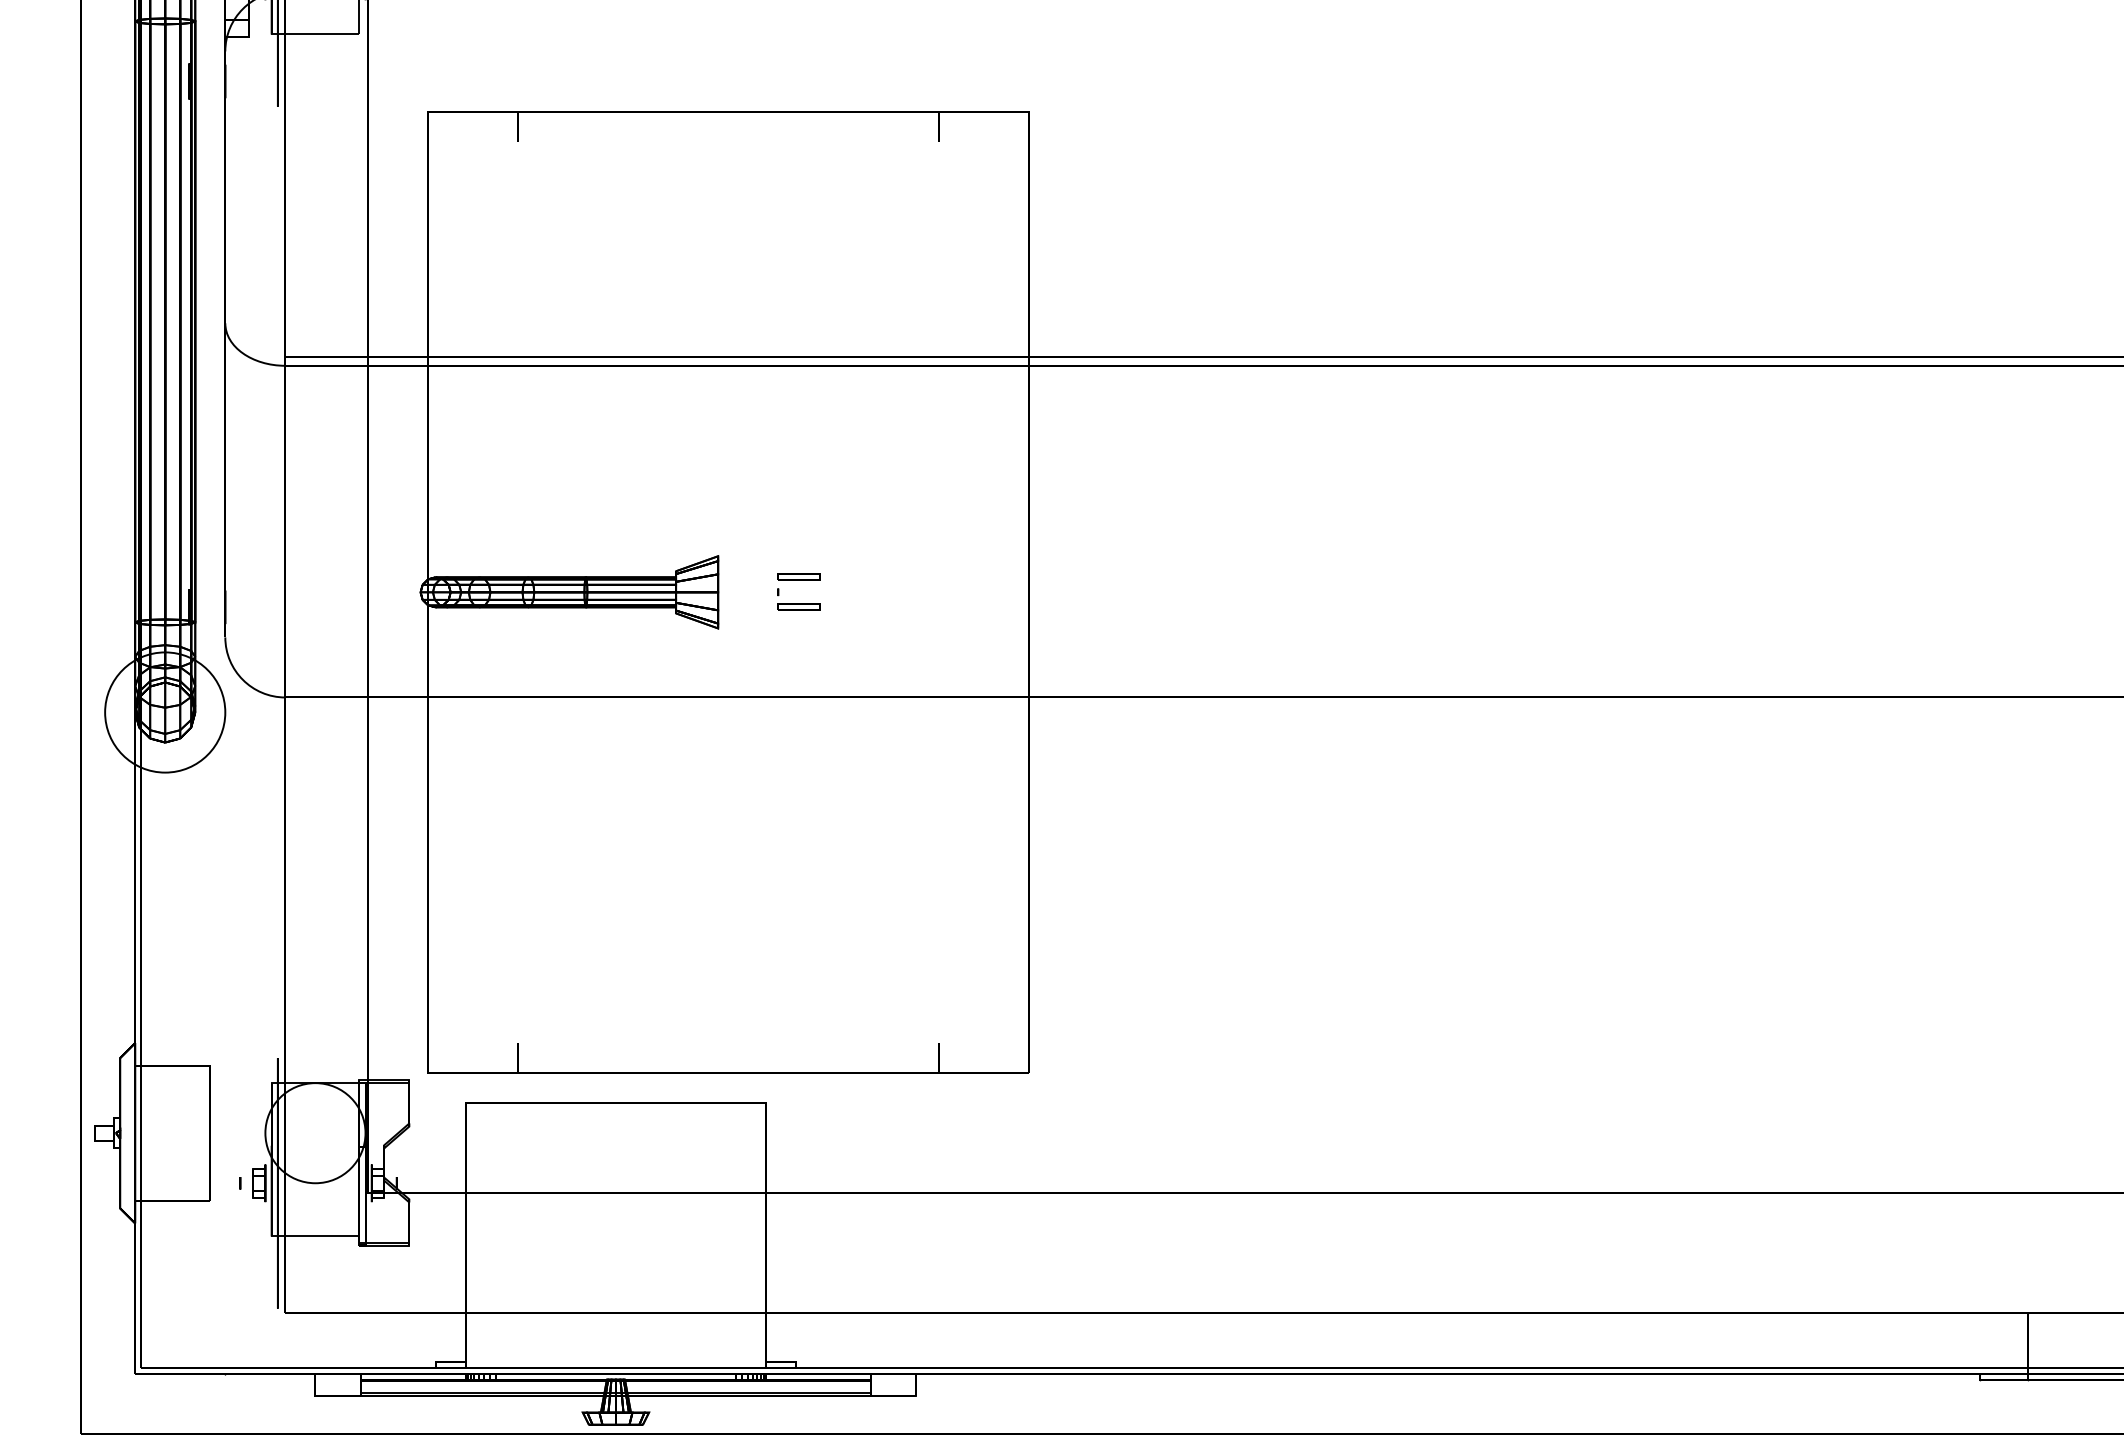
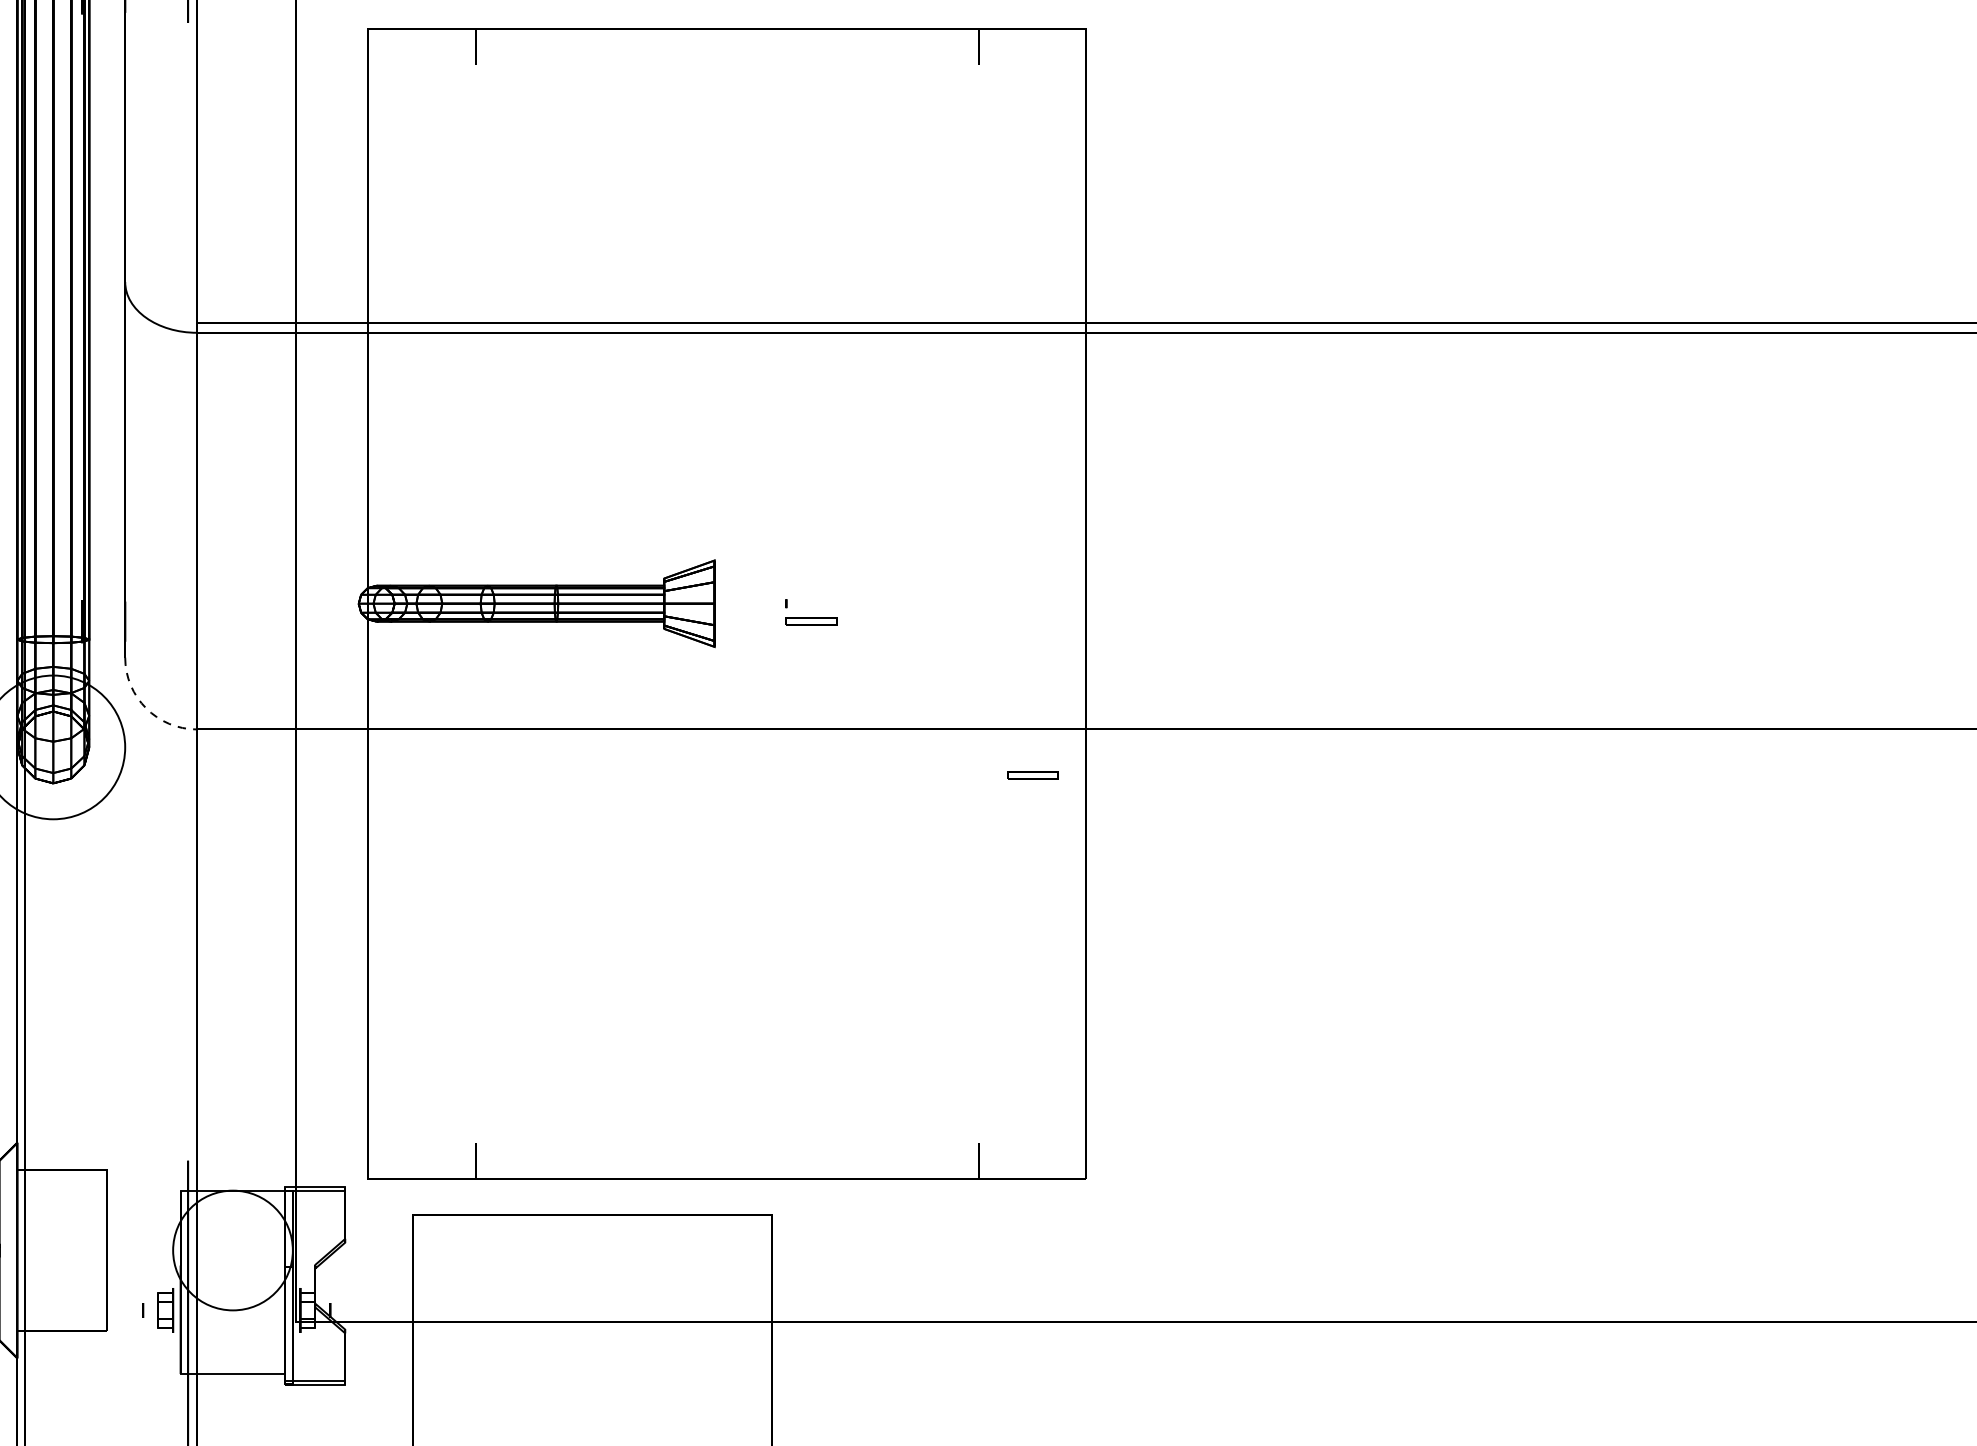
part: (798, 576) -> (1031, 774), moved
arc: (242, 679) -> (145, 707), solid -> dashed

